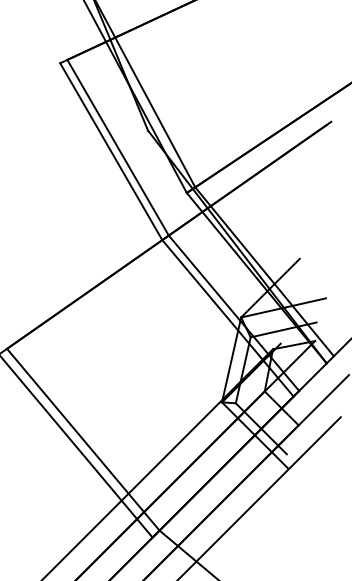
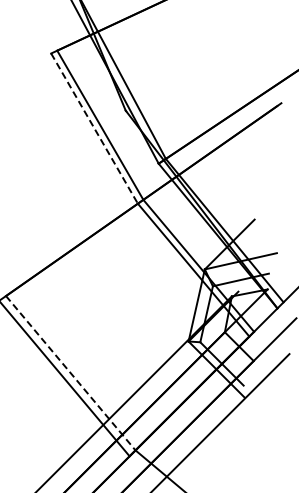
line: (111, 151) -> (94, 128), solid -> dashed
line: (82, 440) -> (70, 373), solid -> dashed

